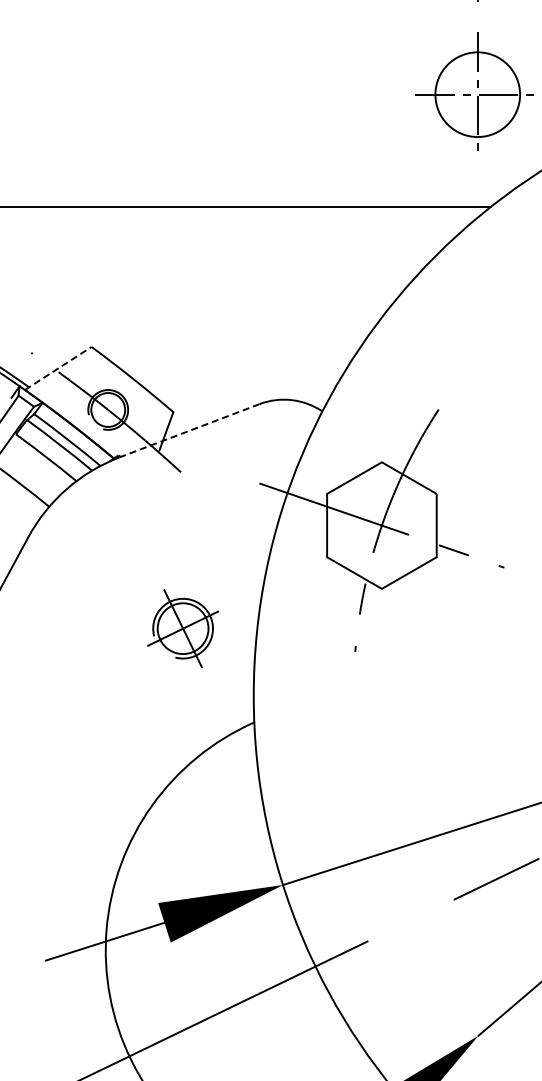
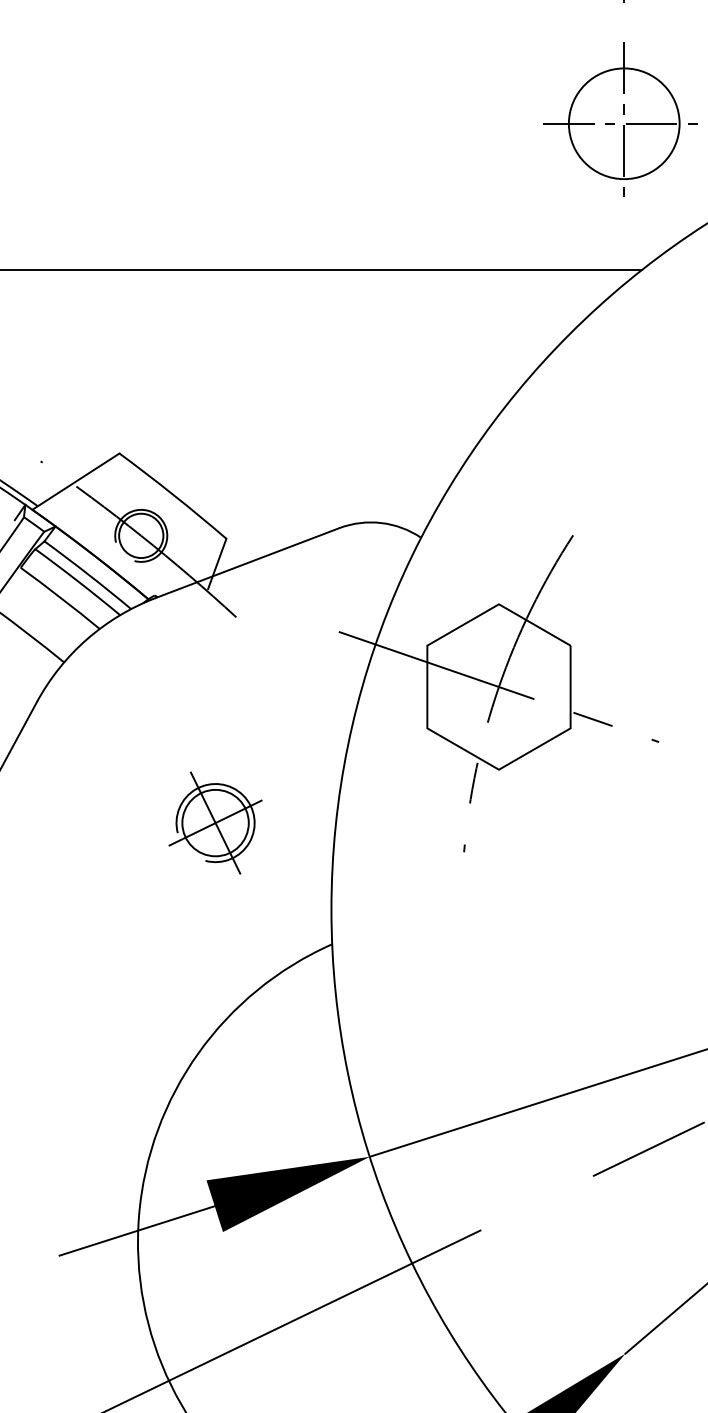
line: (58, 368) -> (76, 481), dashed -> solid
line: (188, 431) -> (246, 564), dashed -> solid
part: (183, 628) -> (216, 822), moved

